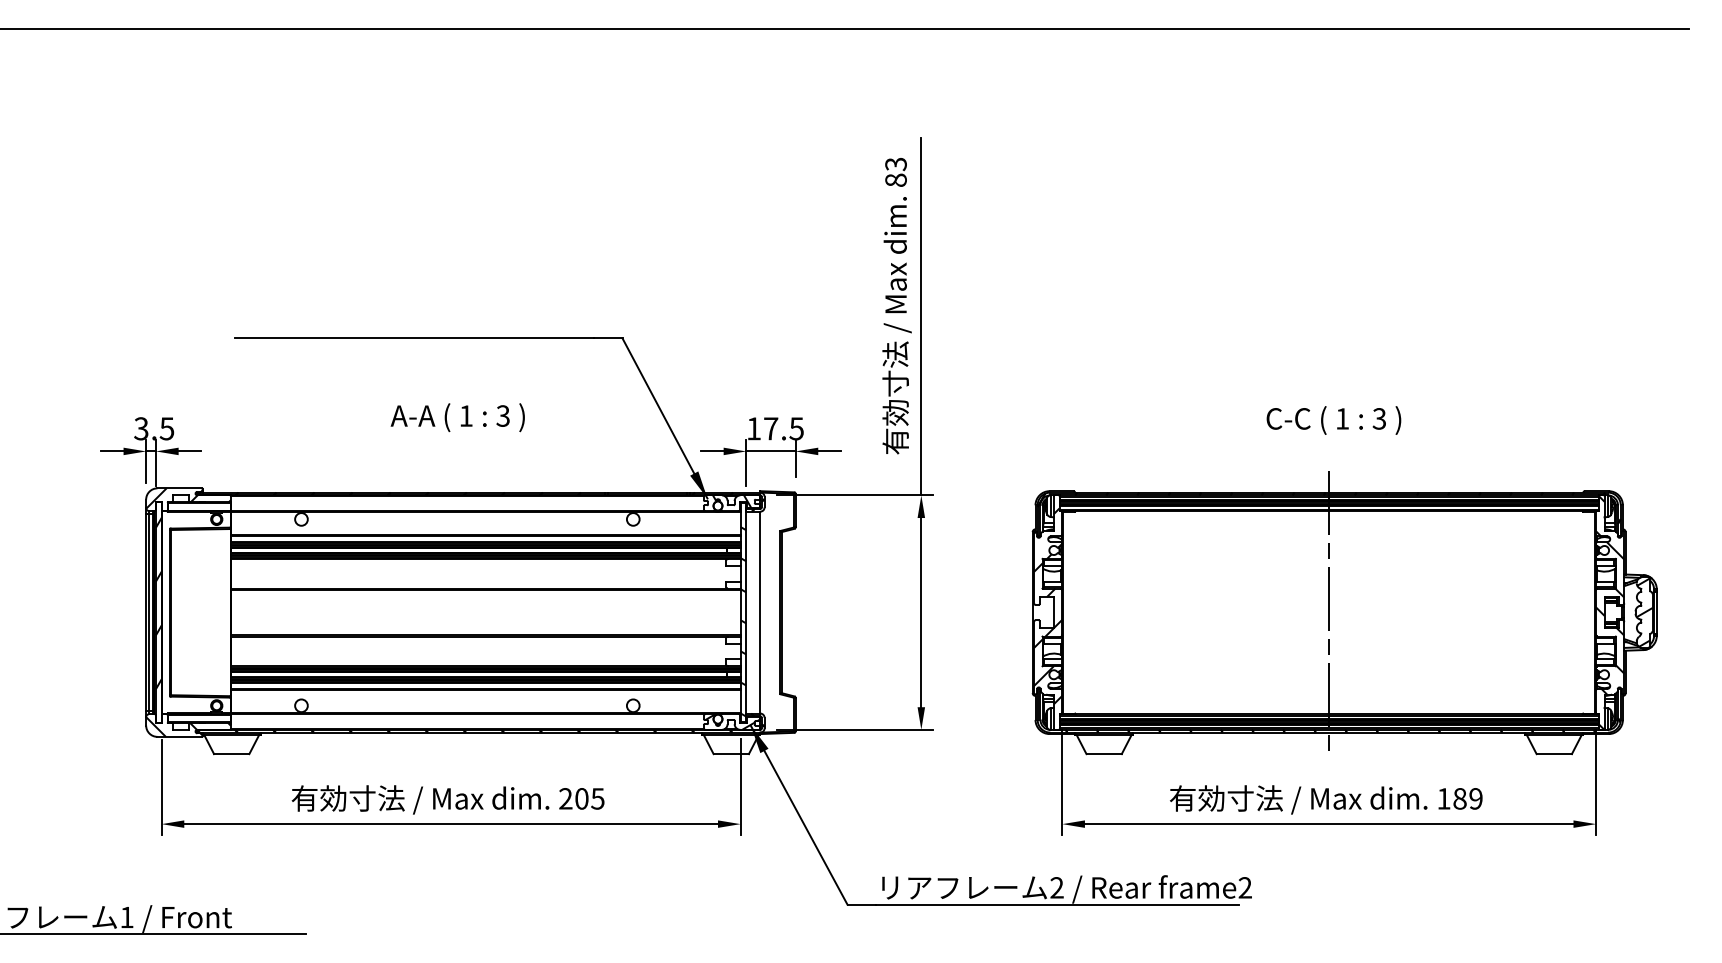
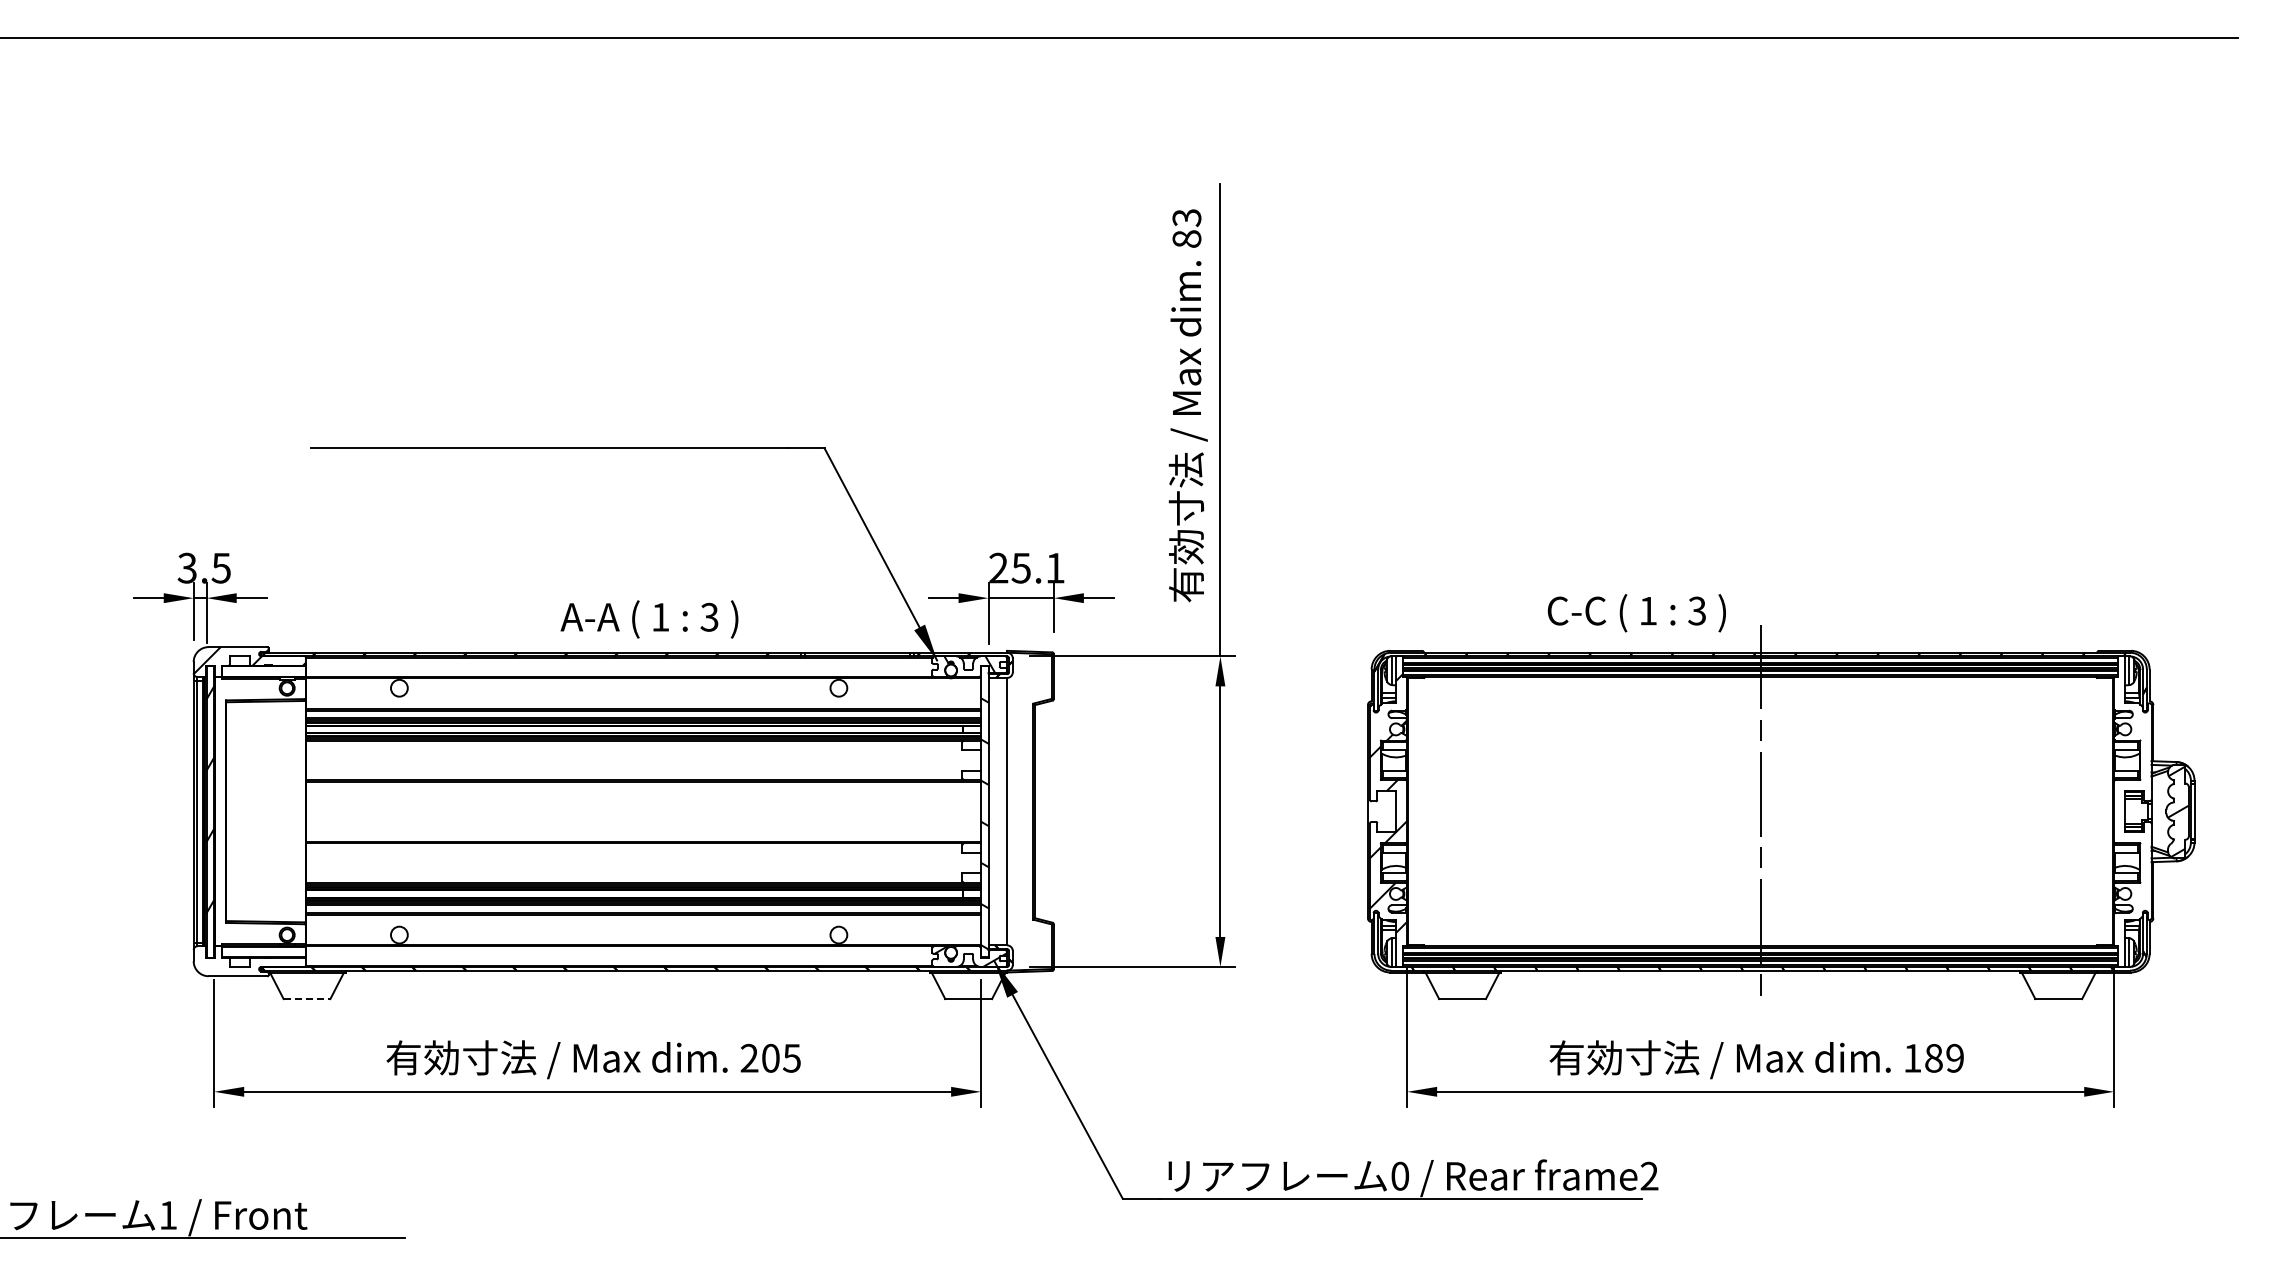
text: (457, 417) -> (649, 619), moved
text: (1333, 420) -> (1636, 613), moved
text: (774, 428) -> (1026, 567), 17.5 -> 25.1
hatch: (1609, 612) -> (2132, 811), removed
hatch: (188, 727) -> (249, 963), removed
line: (232, 754) -> (307, 999), solid -> dashed
text: (1057, 887) -> (1400, 1175), 2 -> 0

